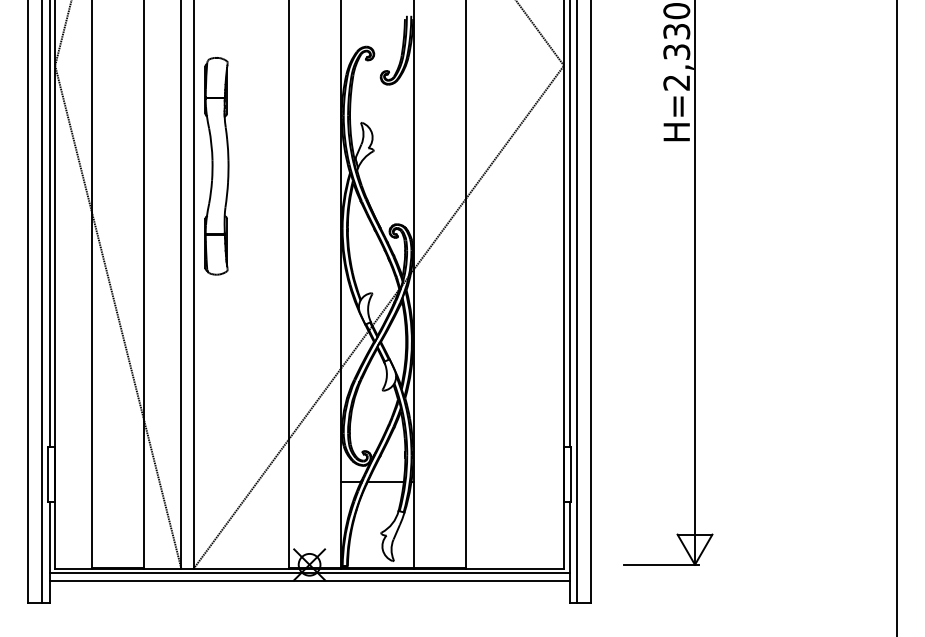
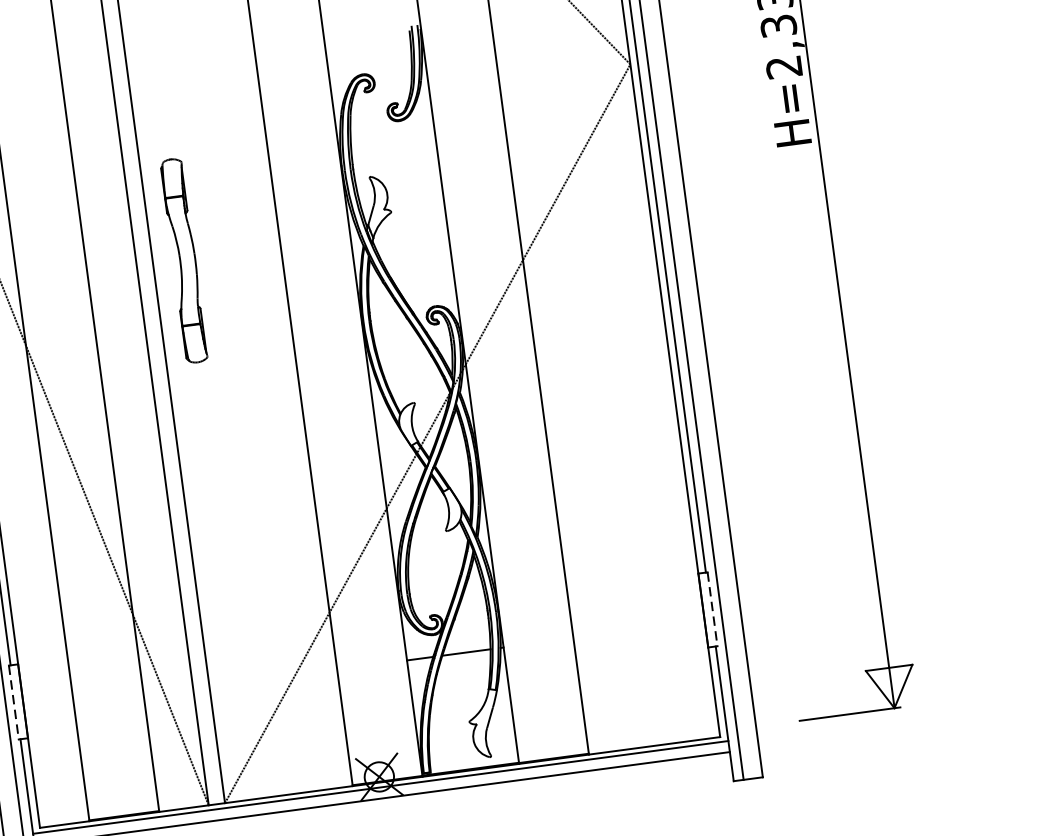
part: (216, 166) -> (183, 261), size x0.7
line: (48, 474) -> (14, 702), solid -> dashed
line: (570, 474) -> (711, 609), solid -> dashed

